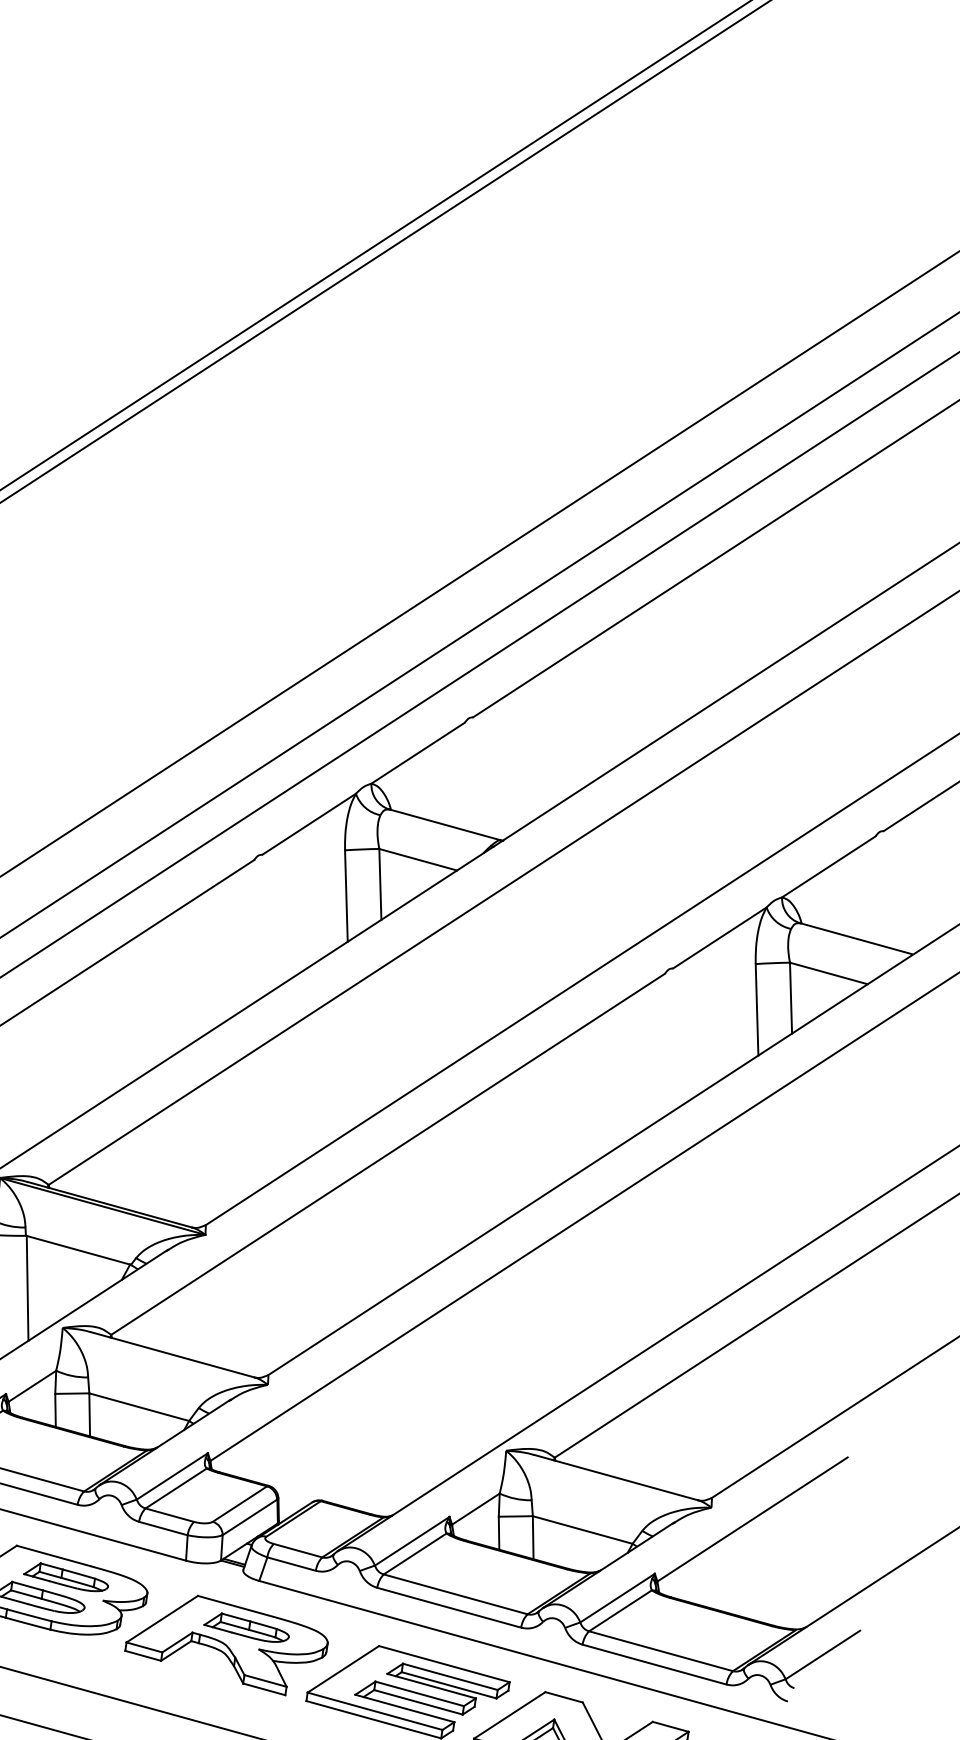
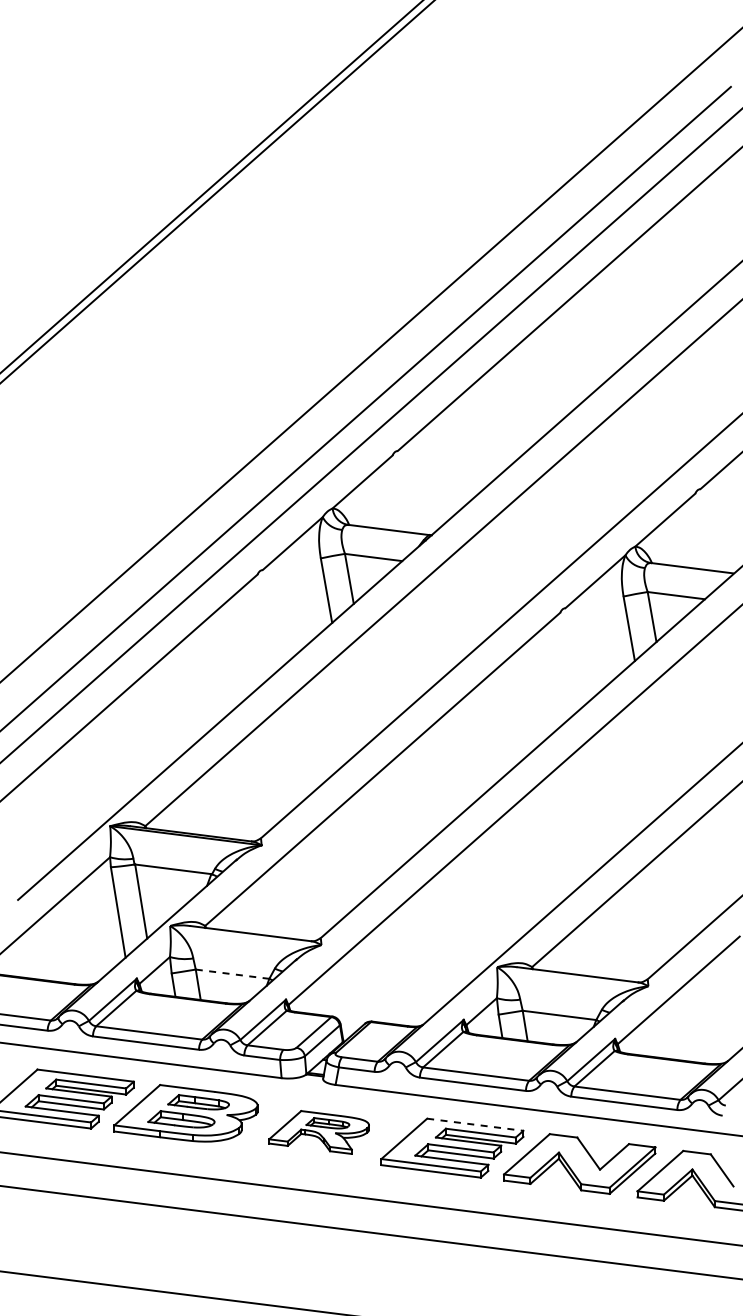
line: (140, 1407) -> (233, 974), solid -> dashed
part: (226, 1643) -> (318, 1132), size x0.7
line: (444, 1663) -> (475, 1124), solid -> dashed

